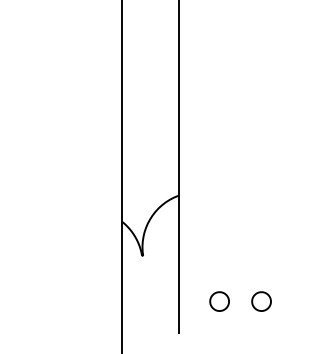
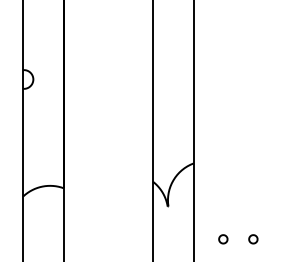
part: (219, 301) -> (223, 239), size x0.62
part: (261, 301) -> (253, 239), size x0.62

